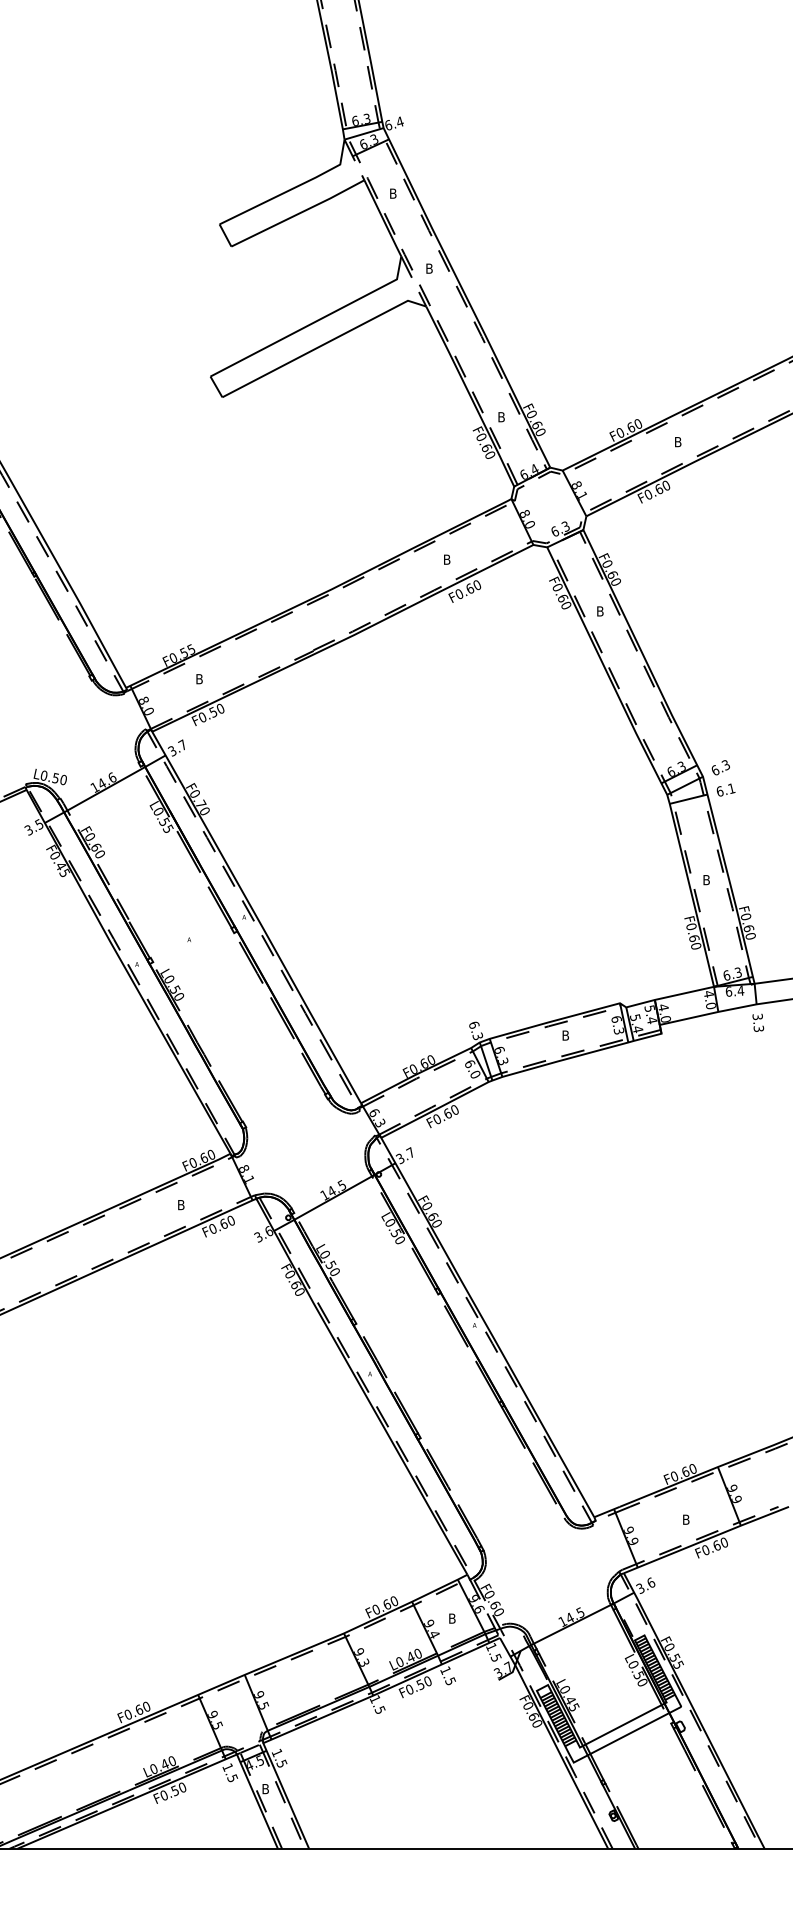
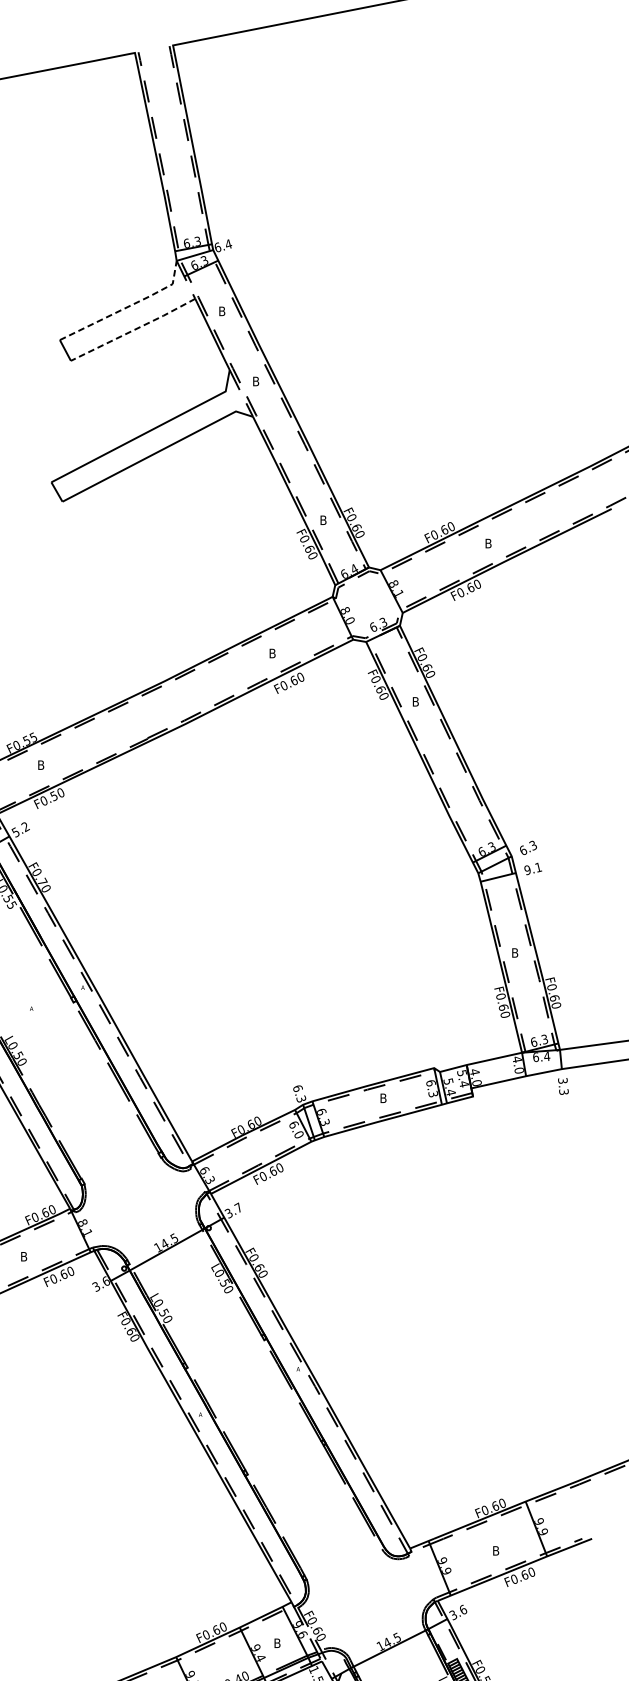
line: (292, 188) -> (128, 306), solid -> dashed
line: (298, 213) -> (133, 329), solid -> dashed
text: (177, 746) -> (20, 828), 3.7 -> 5.2
text: (719, 791) -> (527, 870), 6.1 -> 9.1

